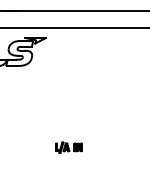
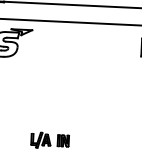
part: (68, 147) -> (49, 140), size x1.43

